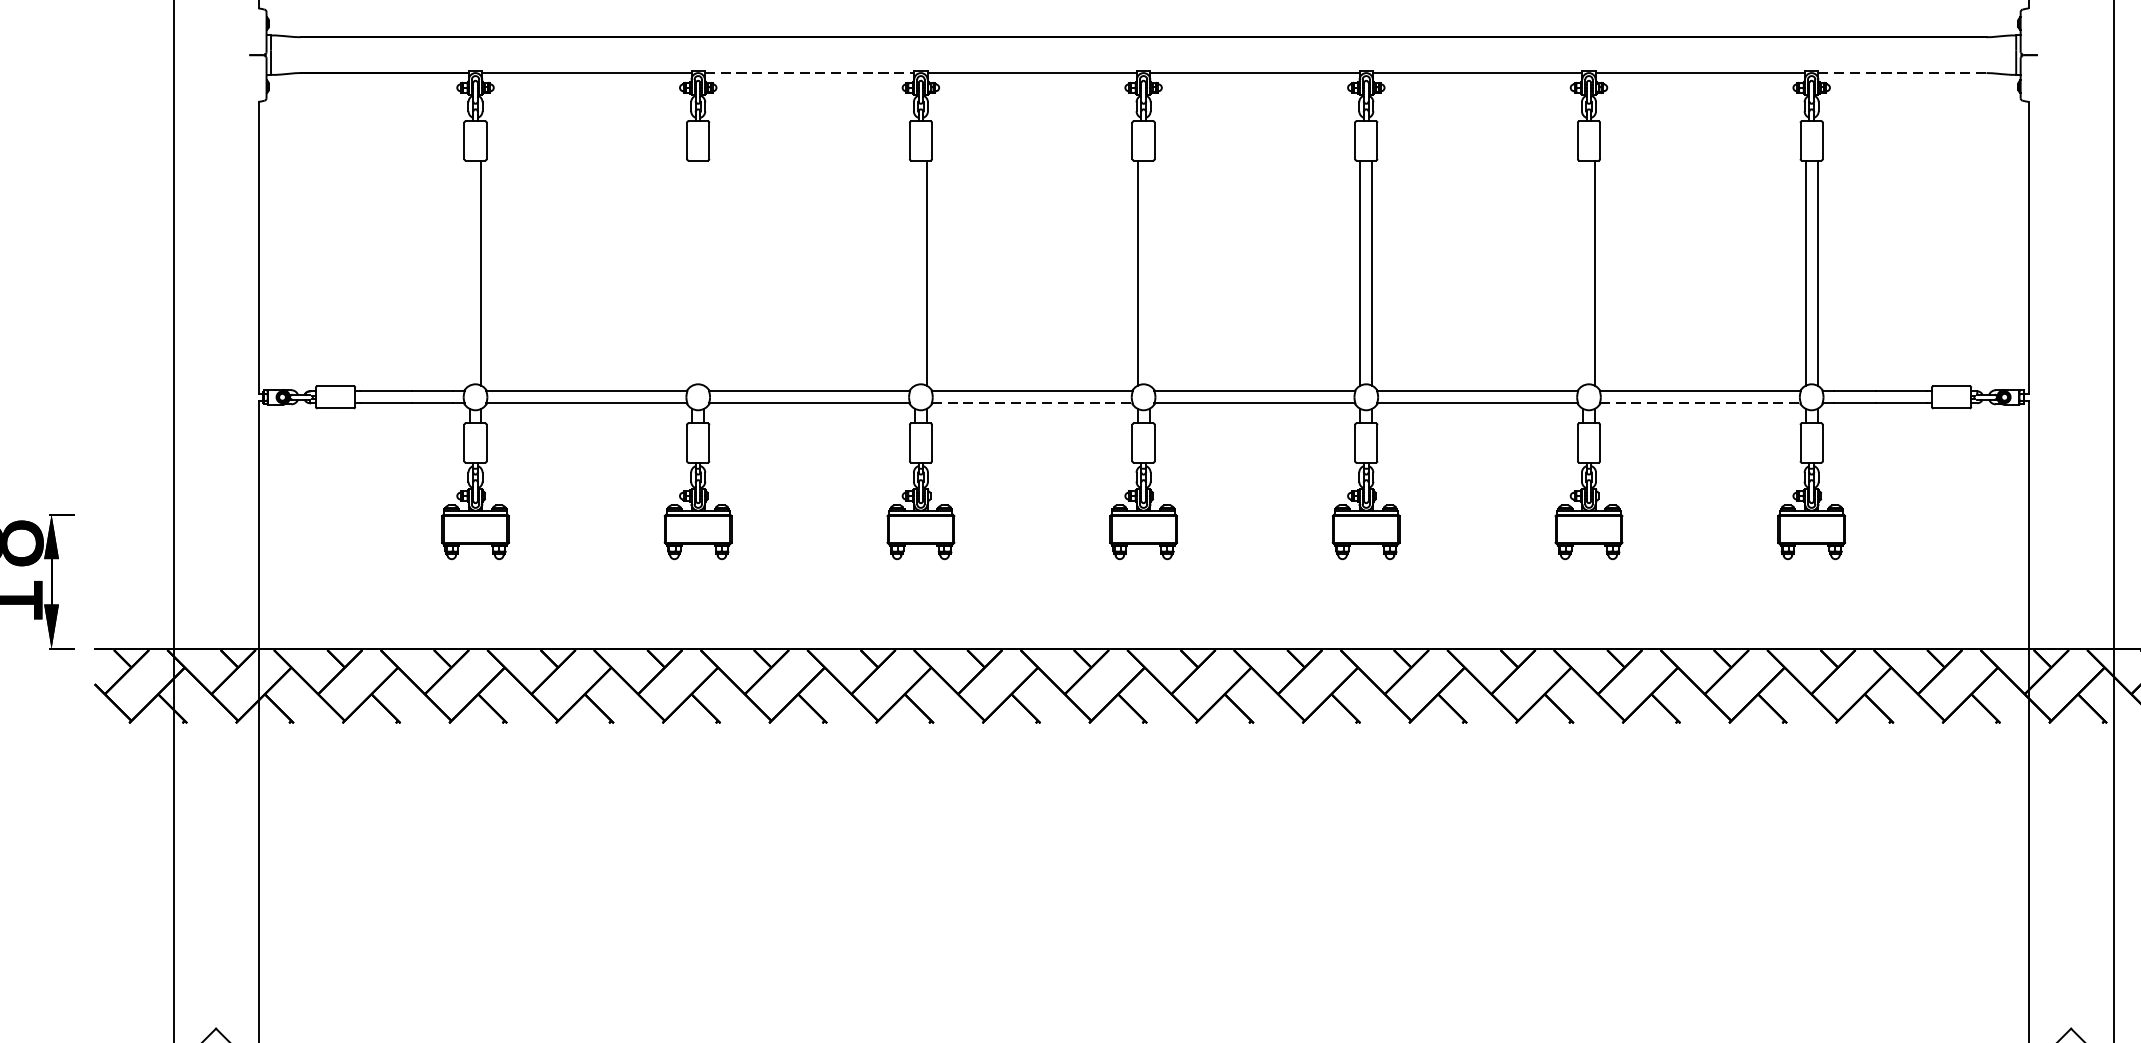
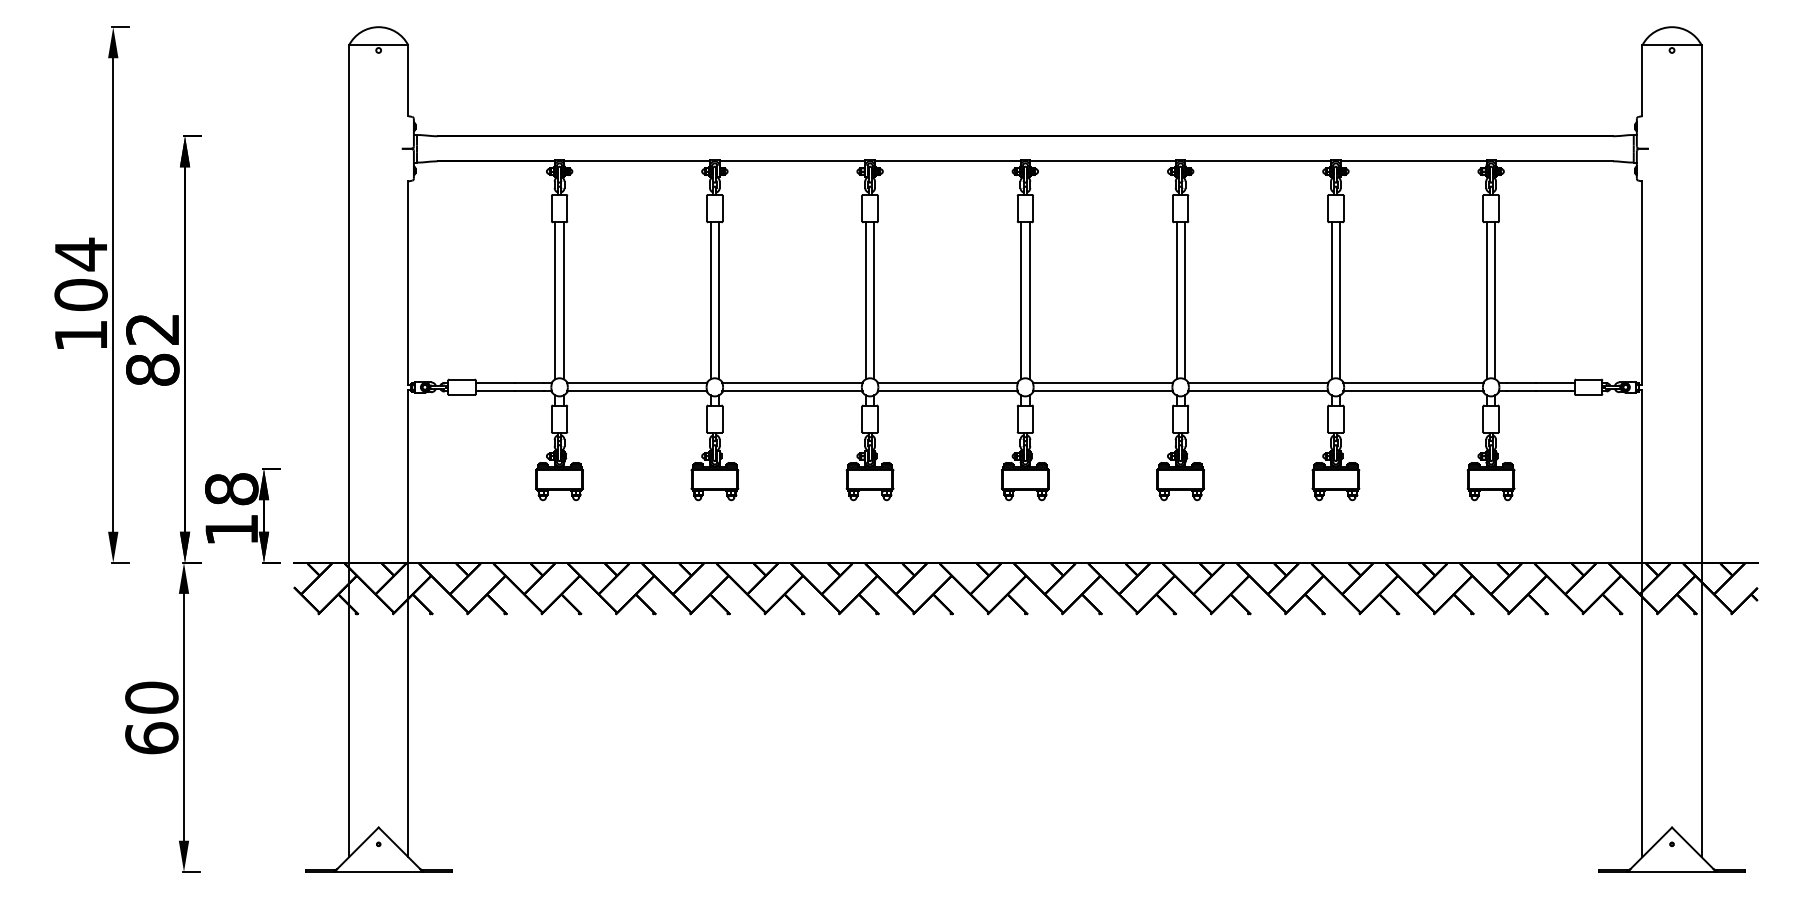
line: (809, 73) -> (792, 161), dashed -> solid
line: (1902, 73) -> (1554, 161), dashed -> solid
line: (469, 272) -> (555, 300), added
line: (691, 272) -> (710, 300), added
line: (704, 272) -> (719, 300), added
line: (914, 272) -> (865, 300), added
line: (1149, 272) -> (1029, 300), added
line: (1582, 272) -> (1331, 300), added
line: (1033, 403) -> (948, 391), dashed -> solid
line: (1701, 403) -> (1414, 391), dashed -> solid

